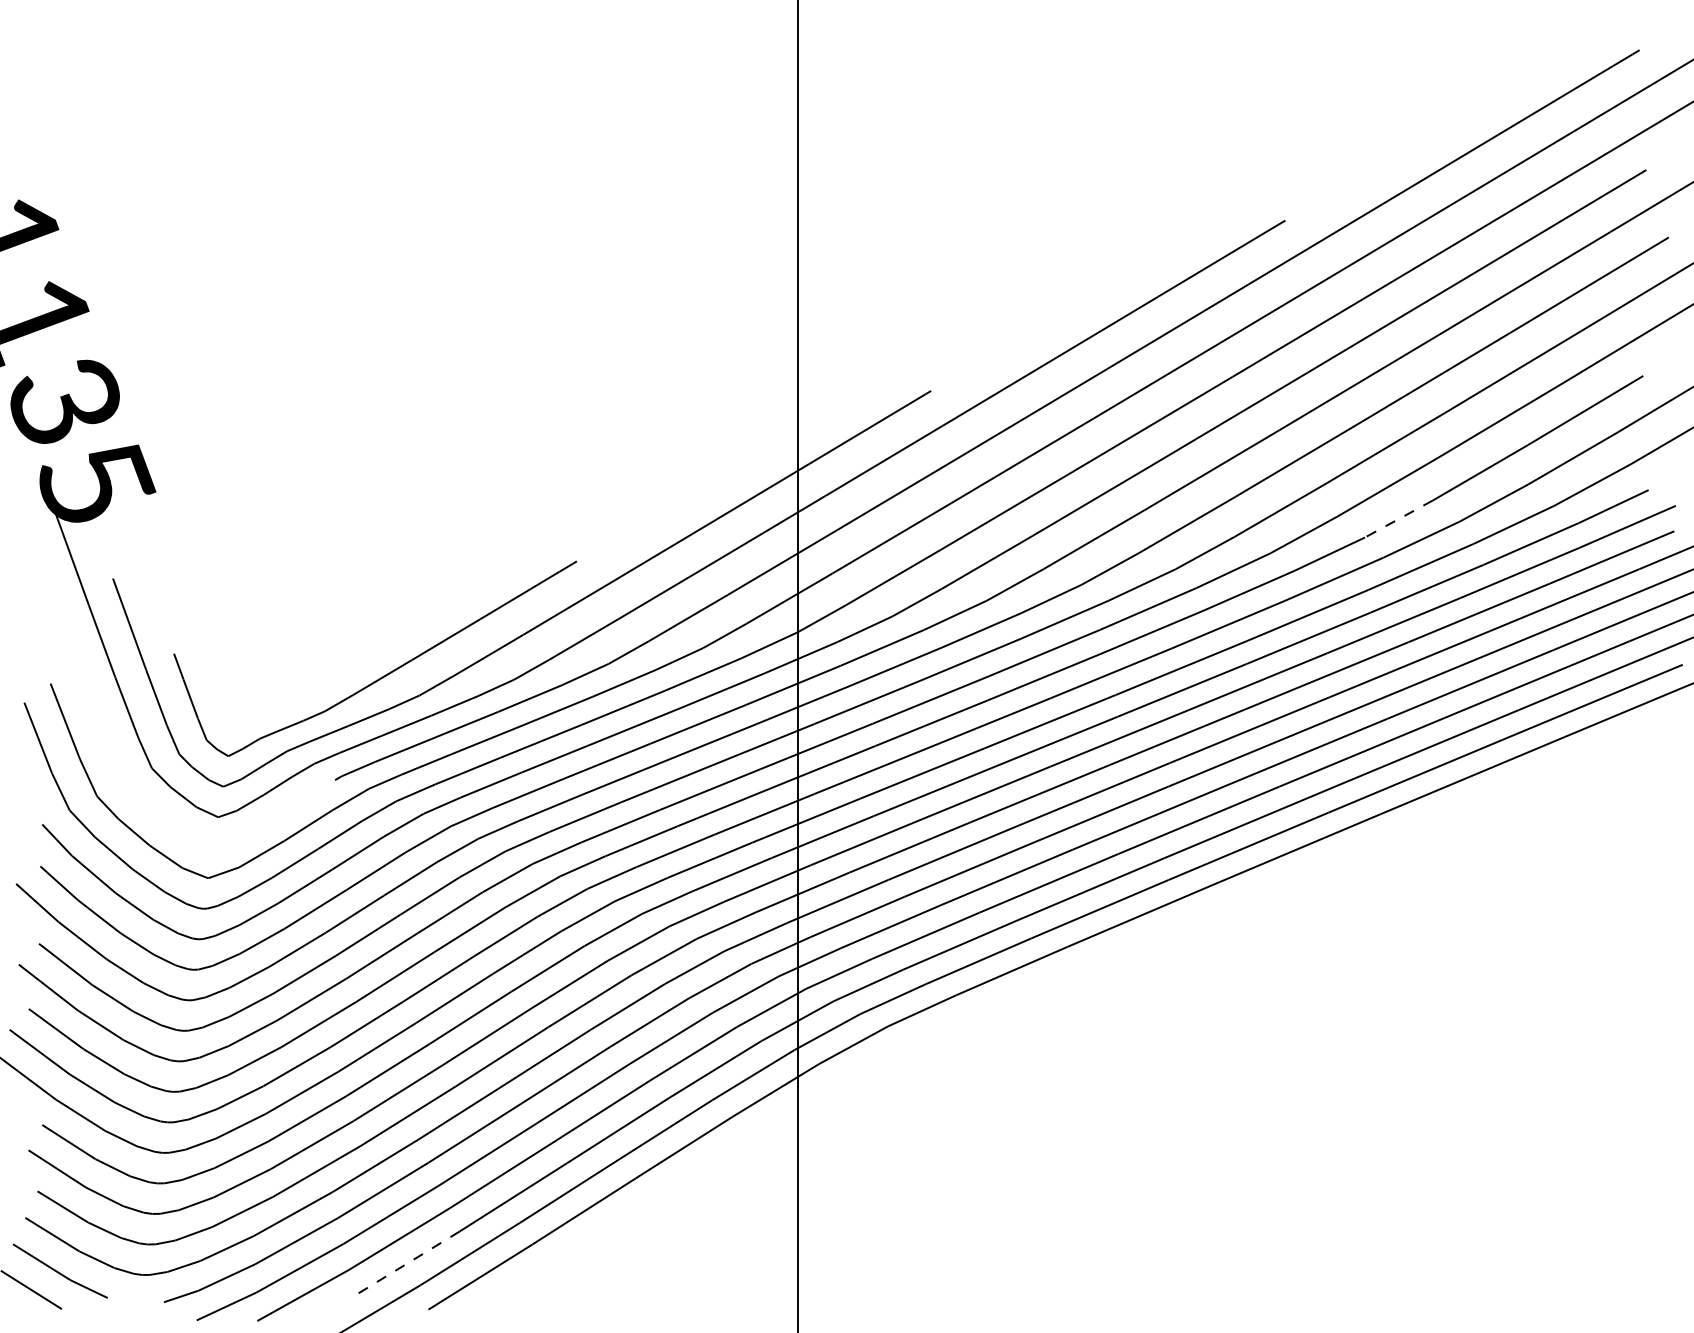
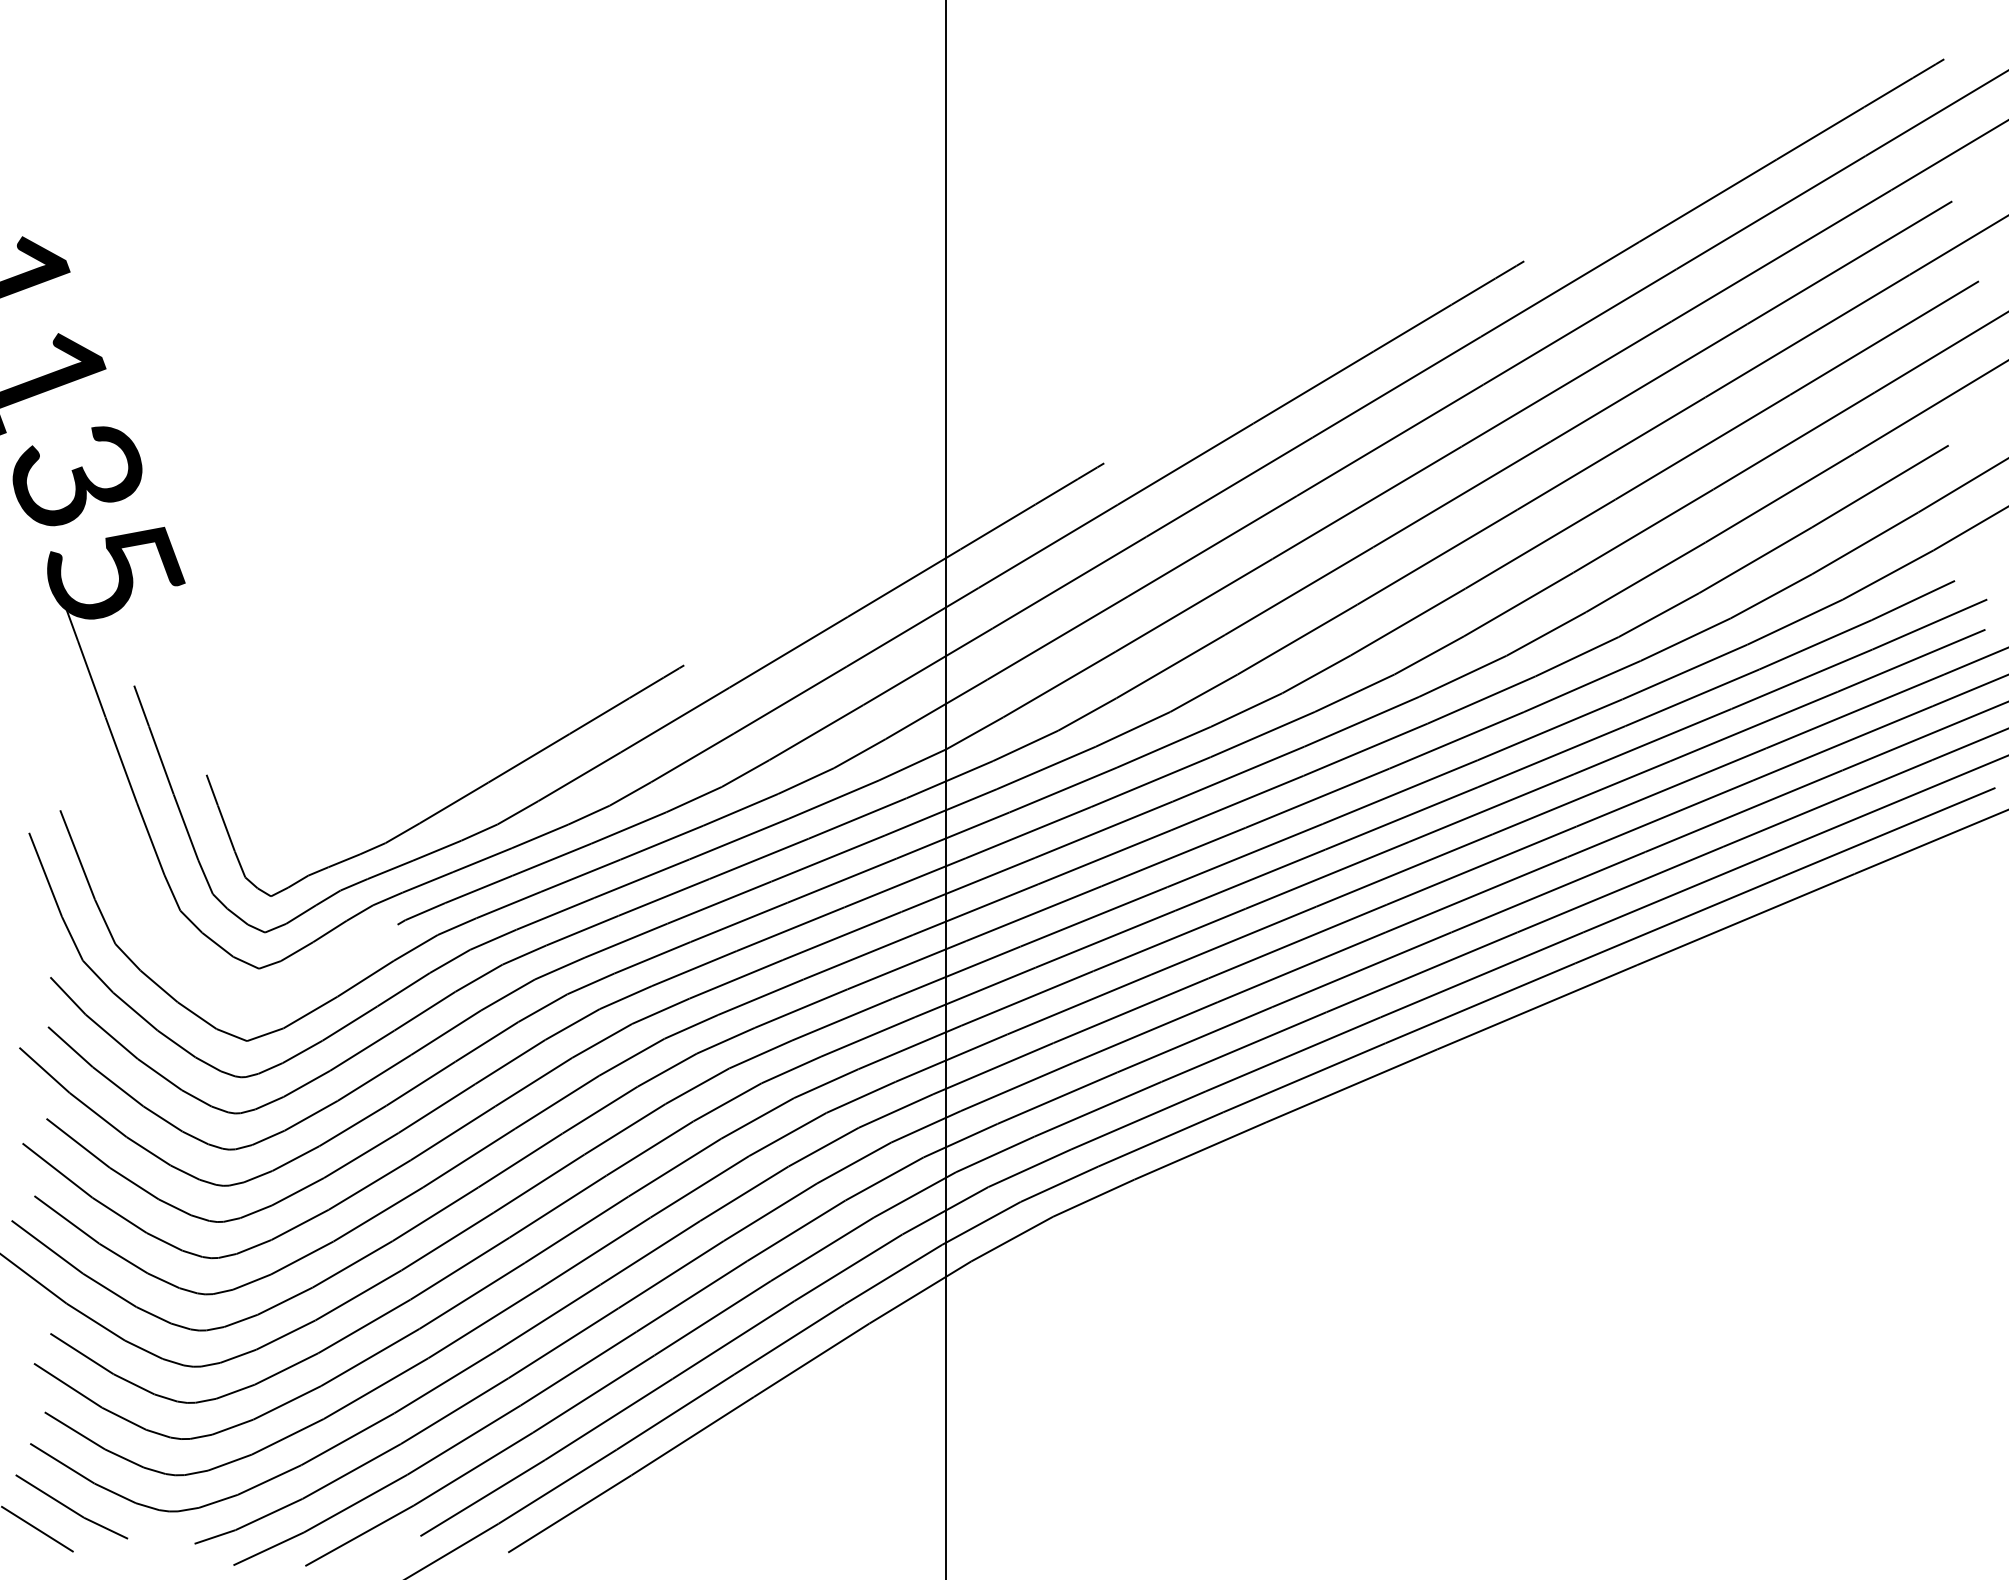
line: (1398, 519) -> (1658, 615), dashed -> solid
line: (406, 1264) -> (482, 1498), dashed -> solid

